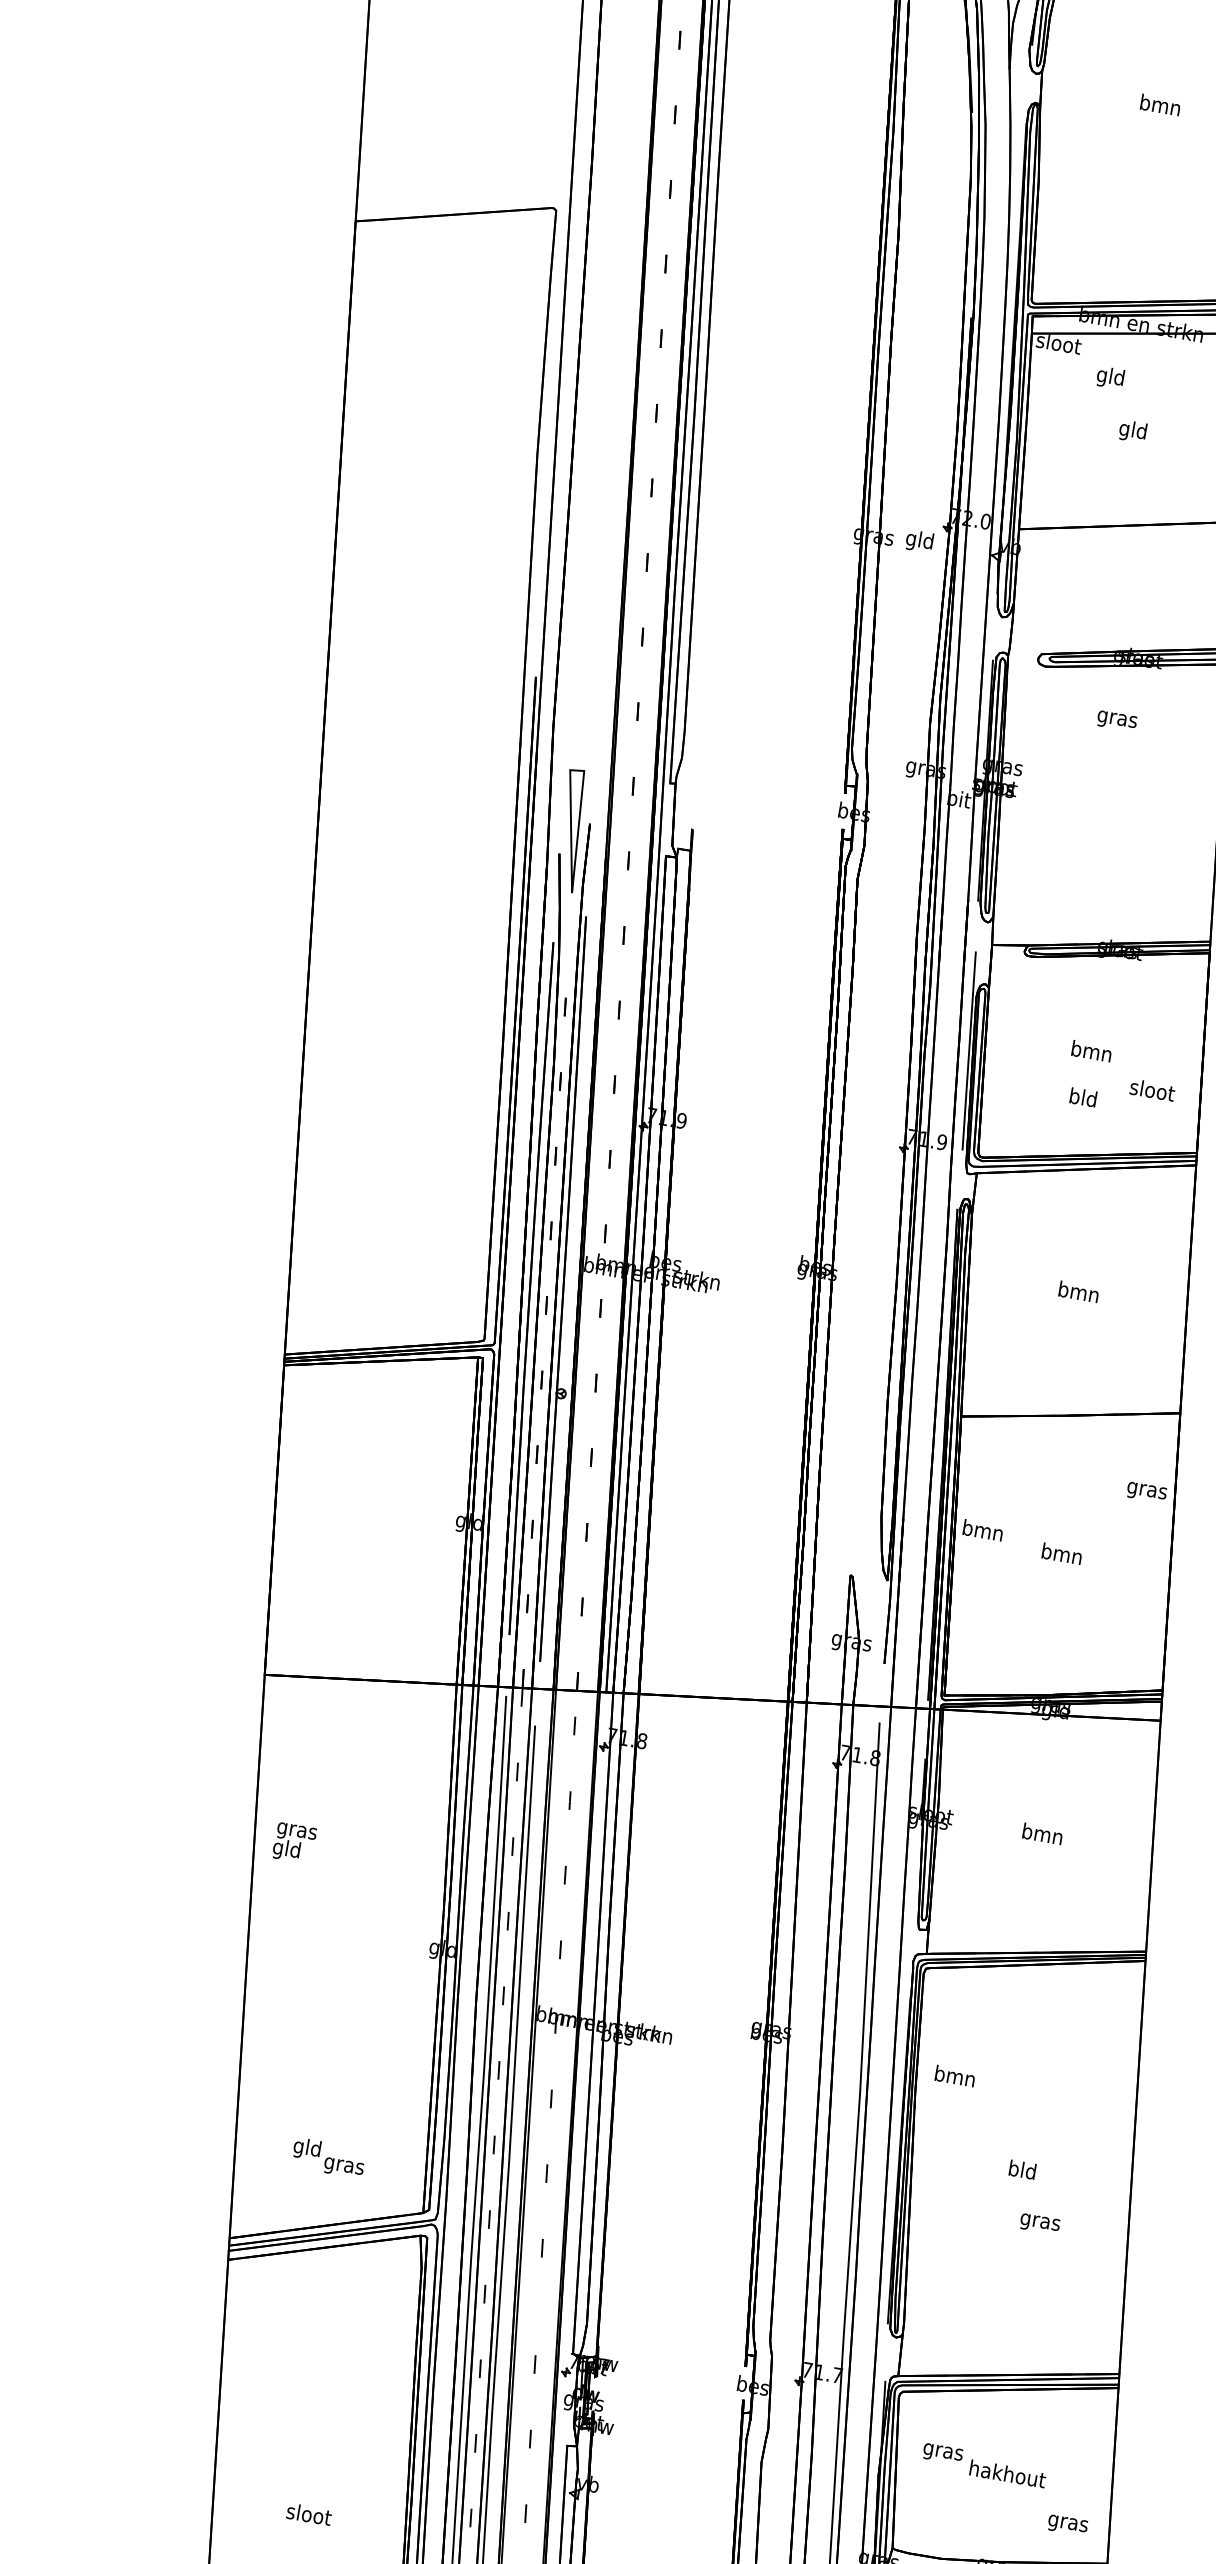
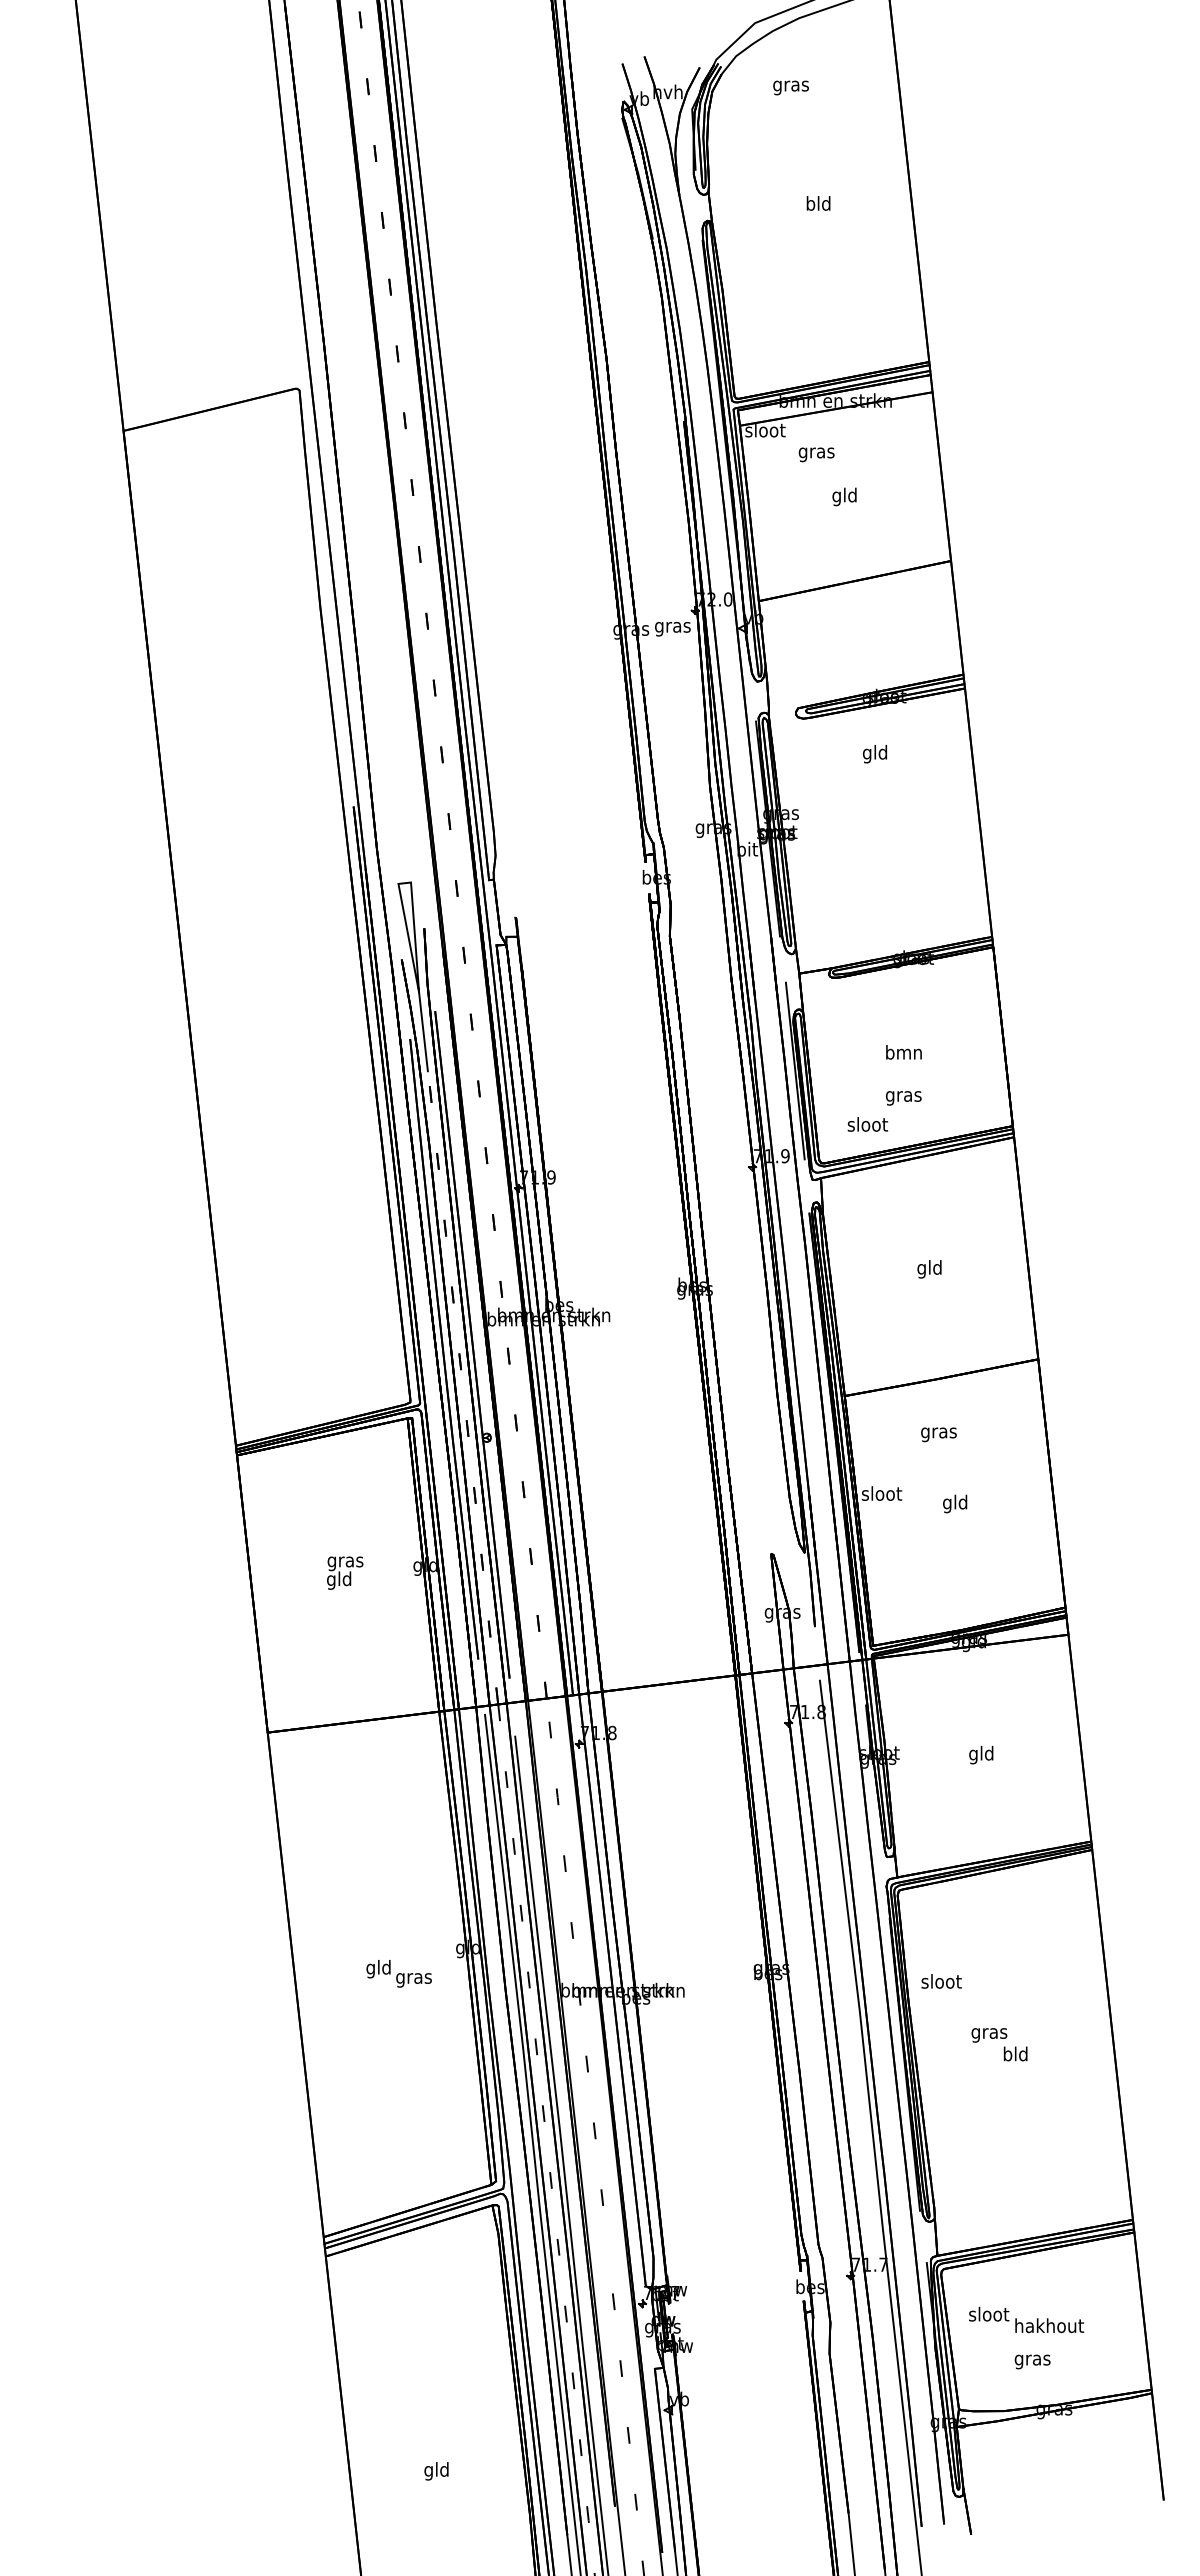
text: (1160, 105) -> (818, 203), bmn -> bld
text: (1110, 377) -> (816, 452), gld -> gras
text: (919, 541) -> (672, 627), gld -> gras
text: (1117, 719) -> (875, 754), gras -> gld
line: (569, 936) -> (423, 1031), added
text: (1152, 1090) -> (867, 1124), moved
text: (1082, 1099) -> (903, 1096), bld -> gras
text: (1078, 1294) -> (929, 1269), bmn -> gld
text: (1146, 1492) -> (938, 1434), moved
text: (982, 1530) -> (881, 1493), bmn -> sloot
text: (1061, 1555) -> (955, 1503), bmn -> gld
text: (1042, 1835) -> (981, 1754), bmn -> gld
text: (295, 1842) -> (345, 1572), moved
text: (955, 2076) -> (941, 1981), bmn -> sloot
text: (328, 2157) -> (398, 1973), moved
text: (1040, 2224) -> (989, 2035), moved
text: (943, 2451) -> (989, 2315), gras -> sloot
text: (308, 2516) -> (436, 2471), sloot -> gld
text: (1067, 2524) -> (1032, 2361), moved

